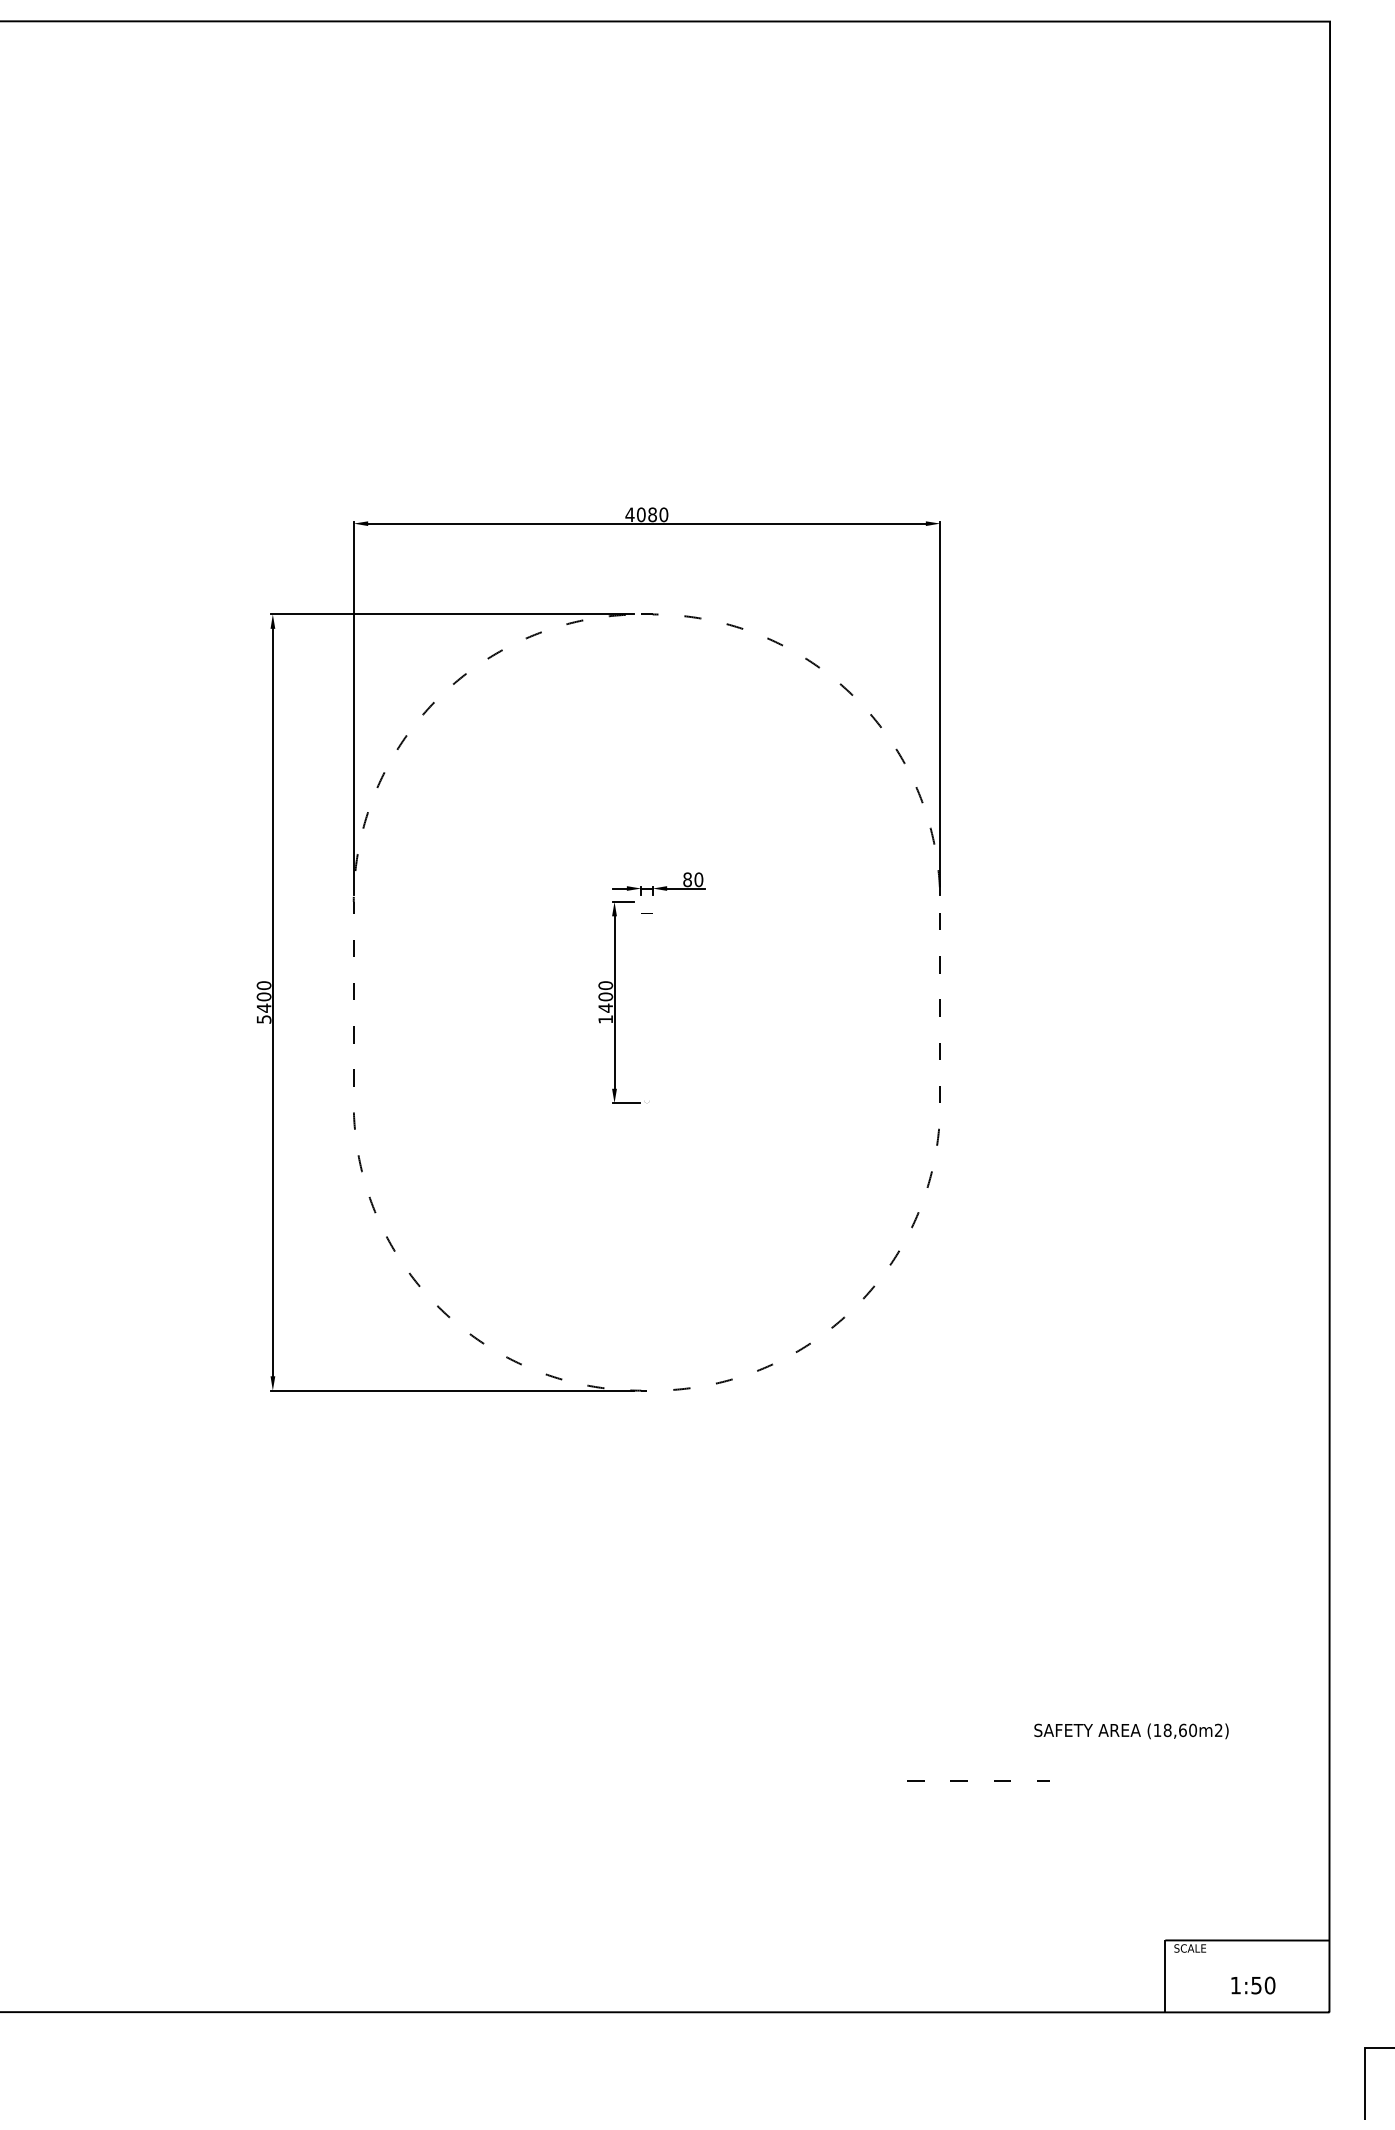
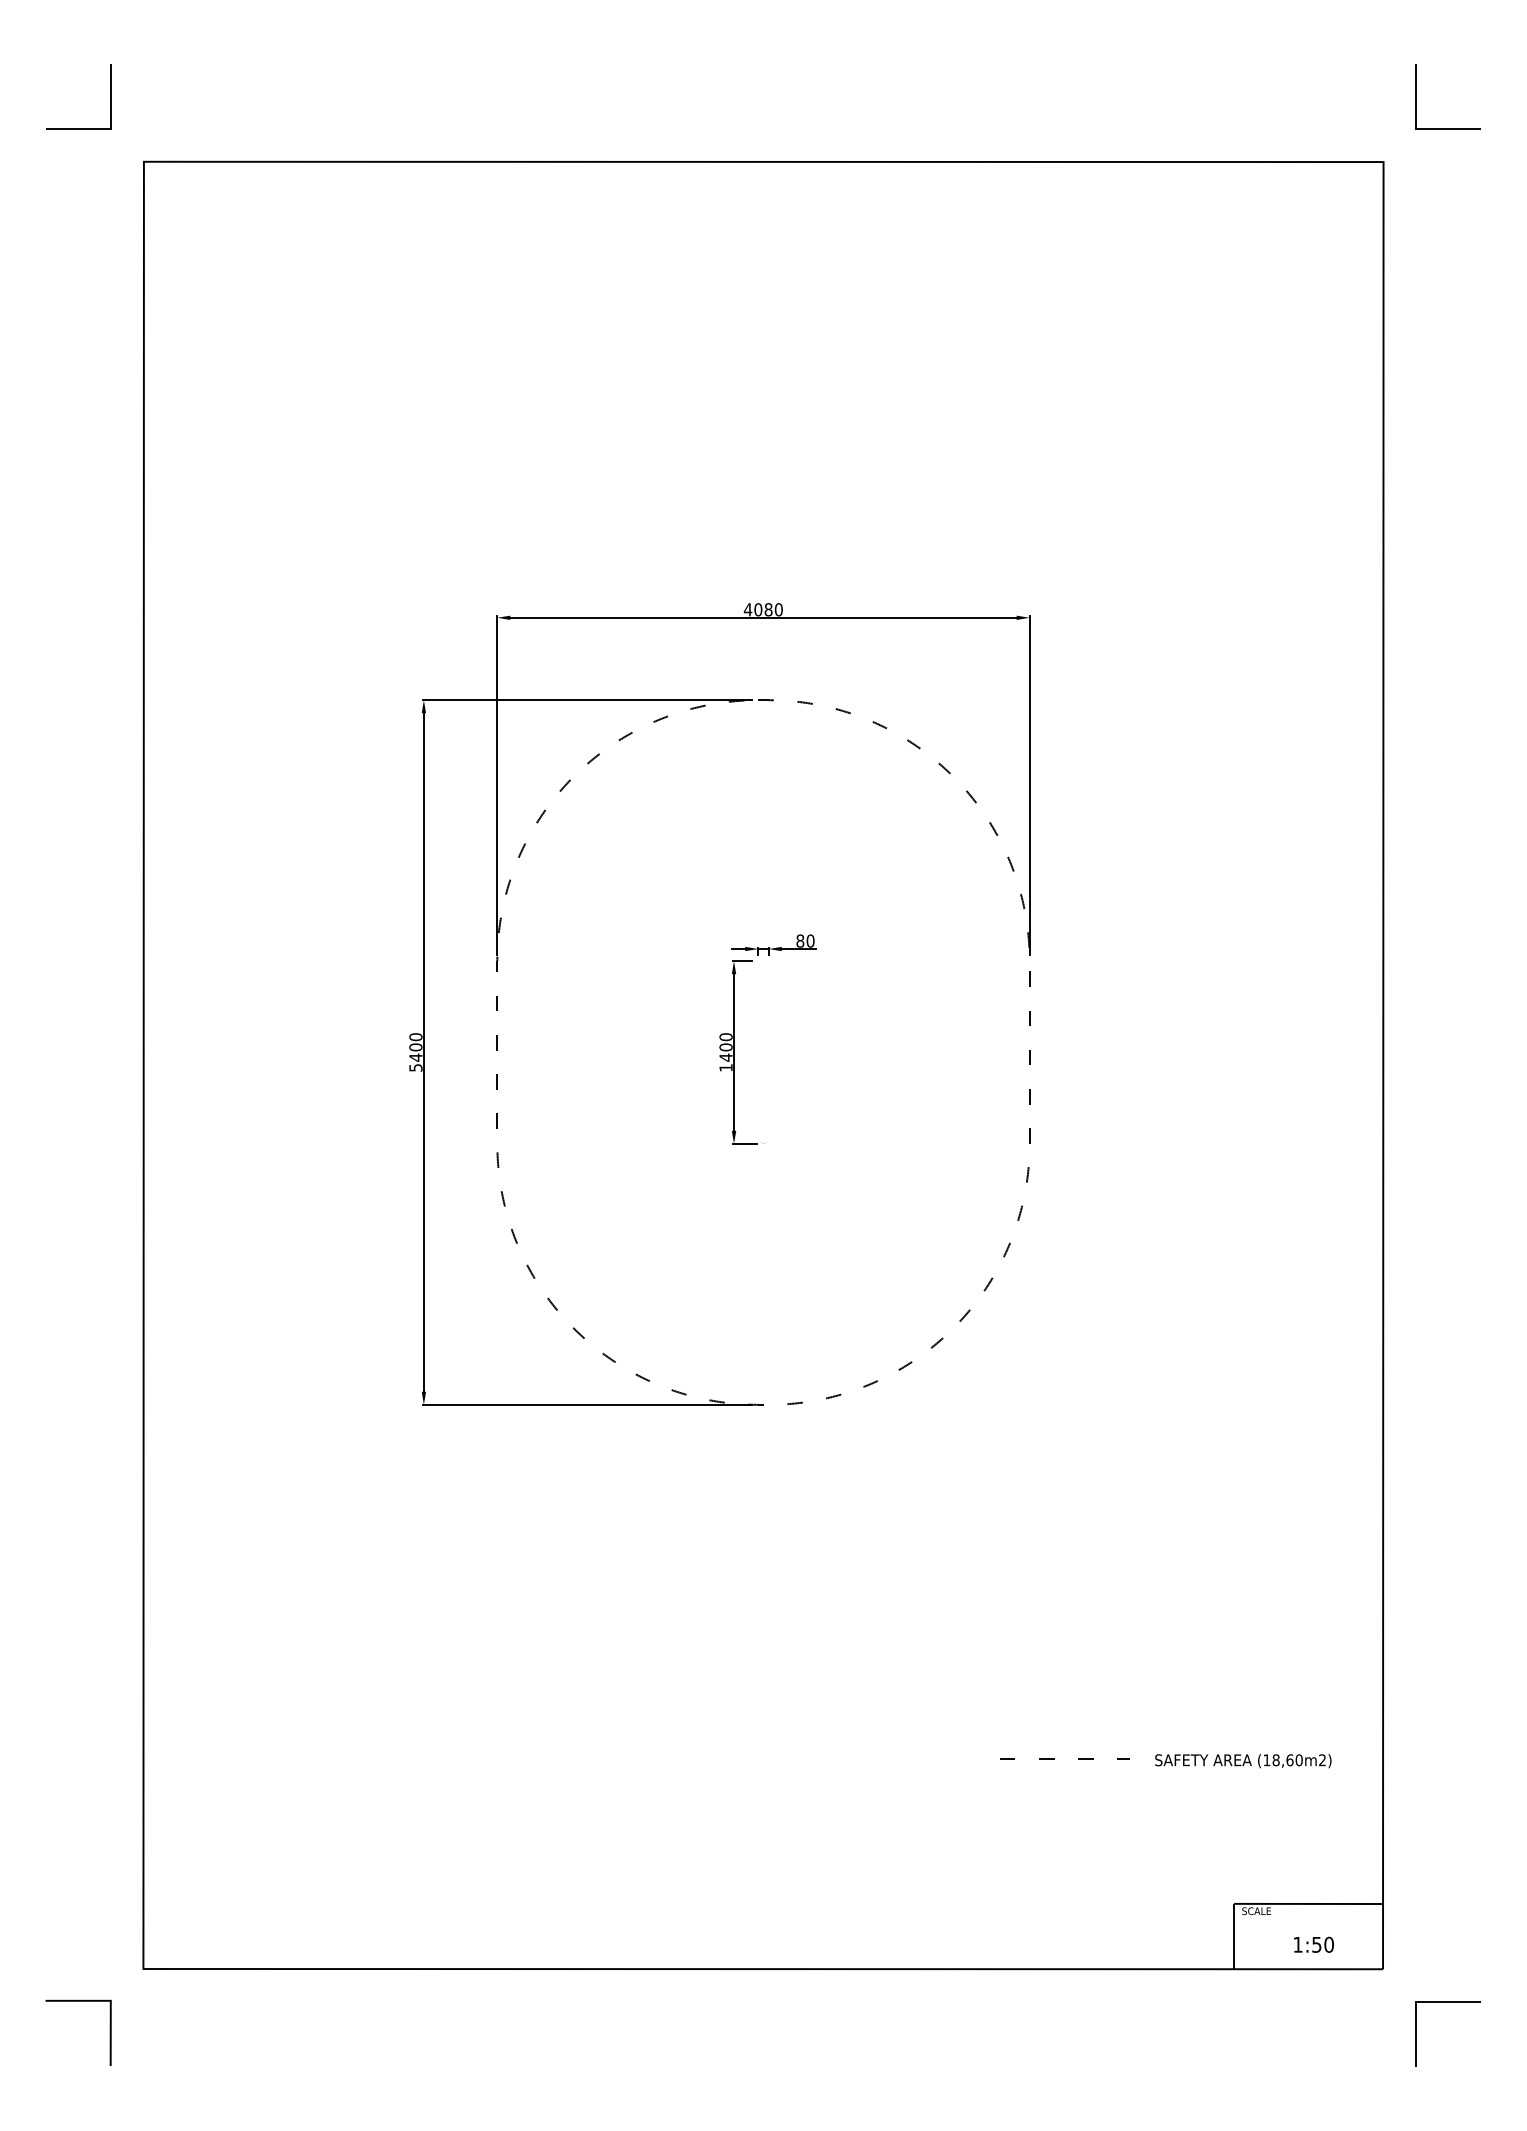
text: (1131, 1731) -> (1243, 1761), moved

